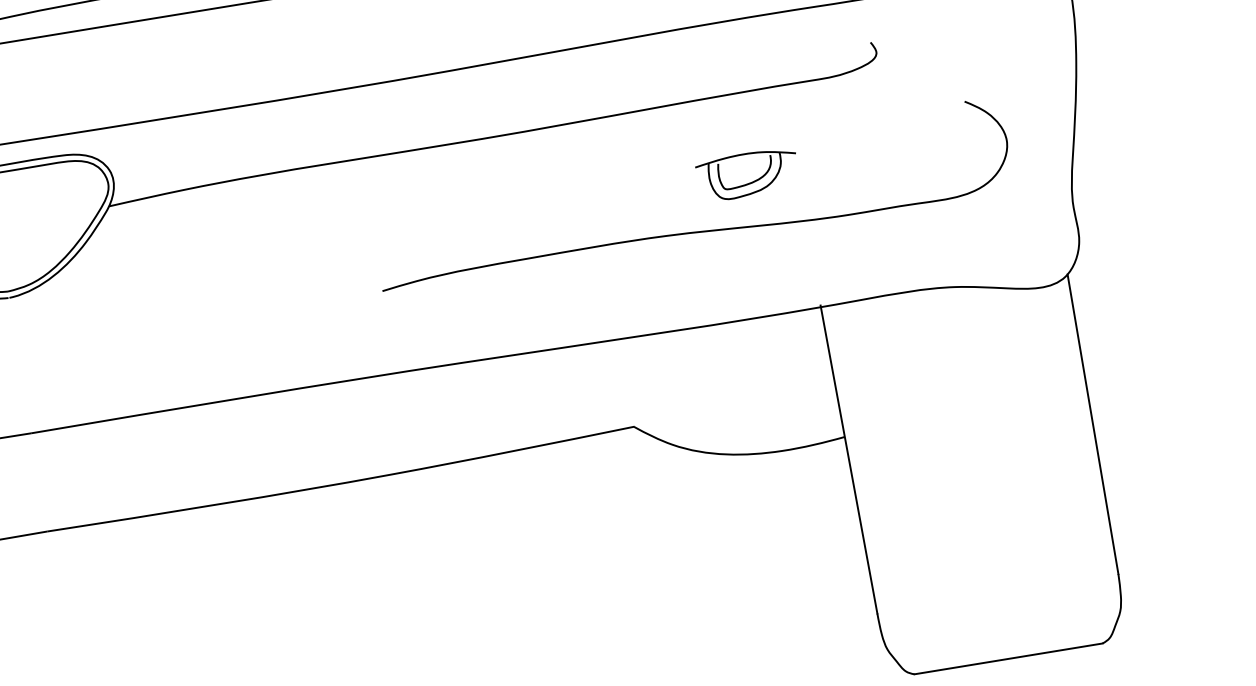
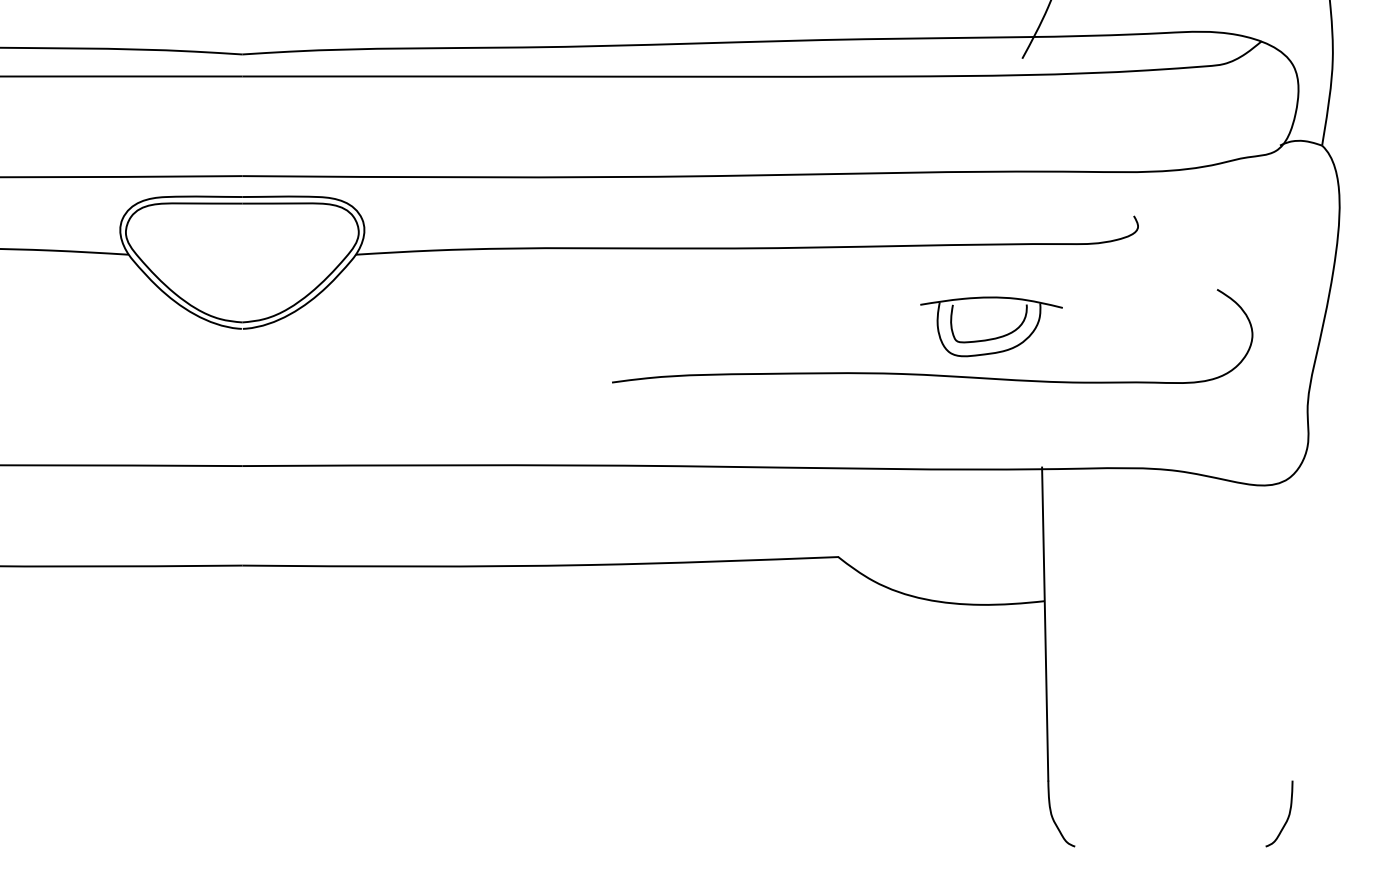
part: (747, 174) -> (991, 326), size x1.4
line: (1092, 424) -> (1291, 628), removed
line: (1008, 658) -> (1170, 846), removed

